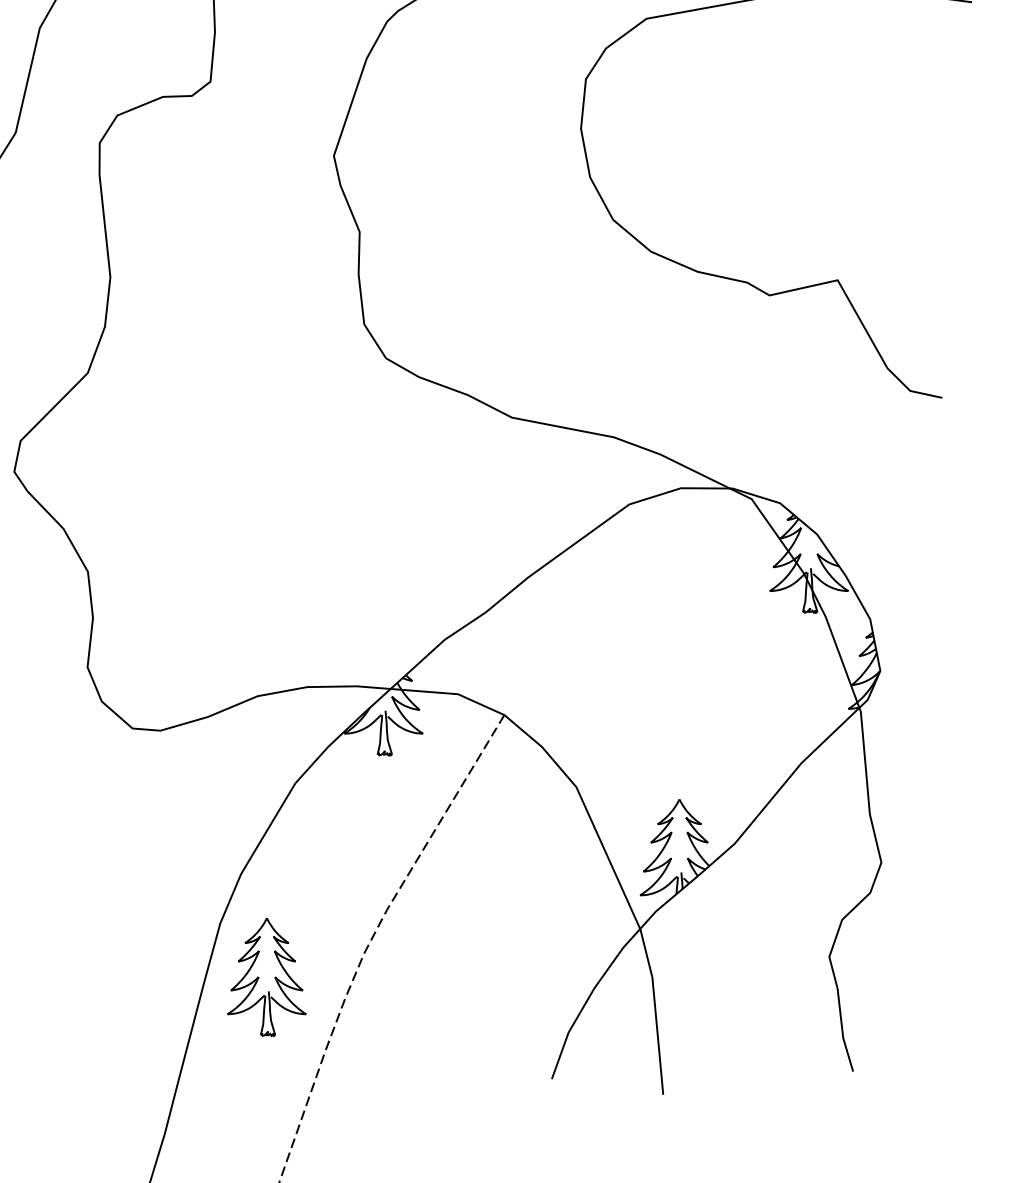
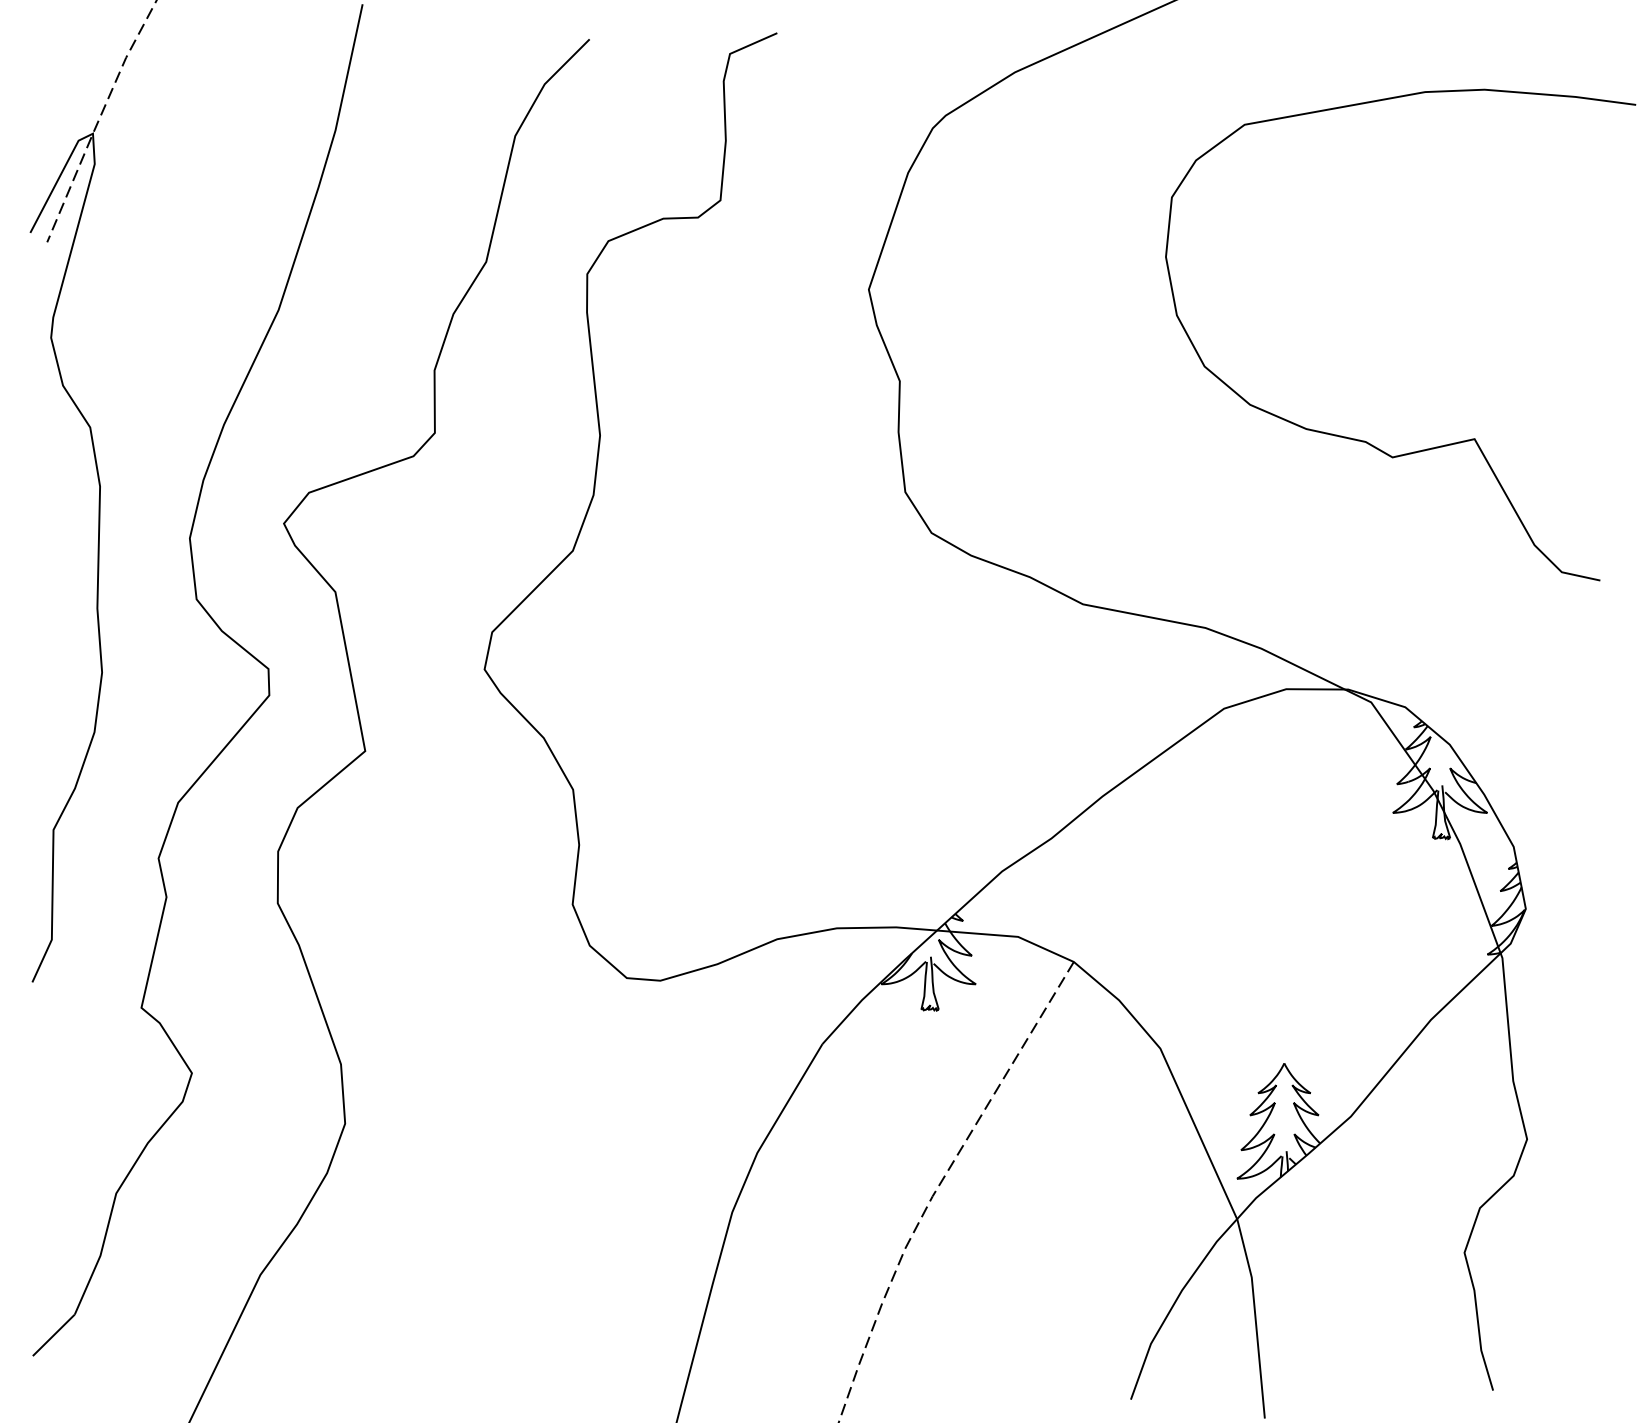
part: (266, 977) -> (787, 1277), removed

